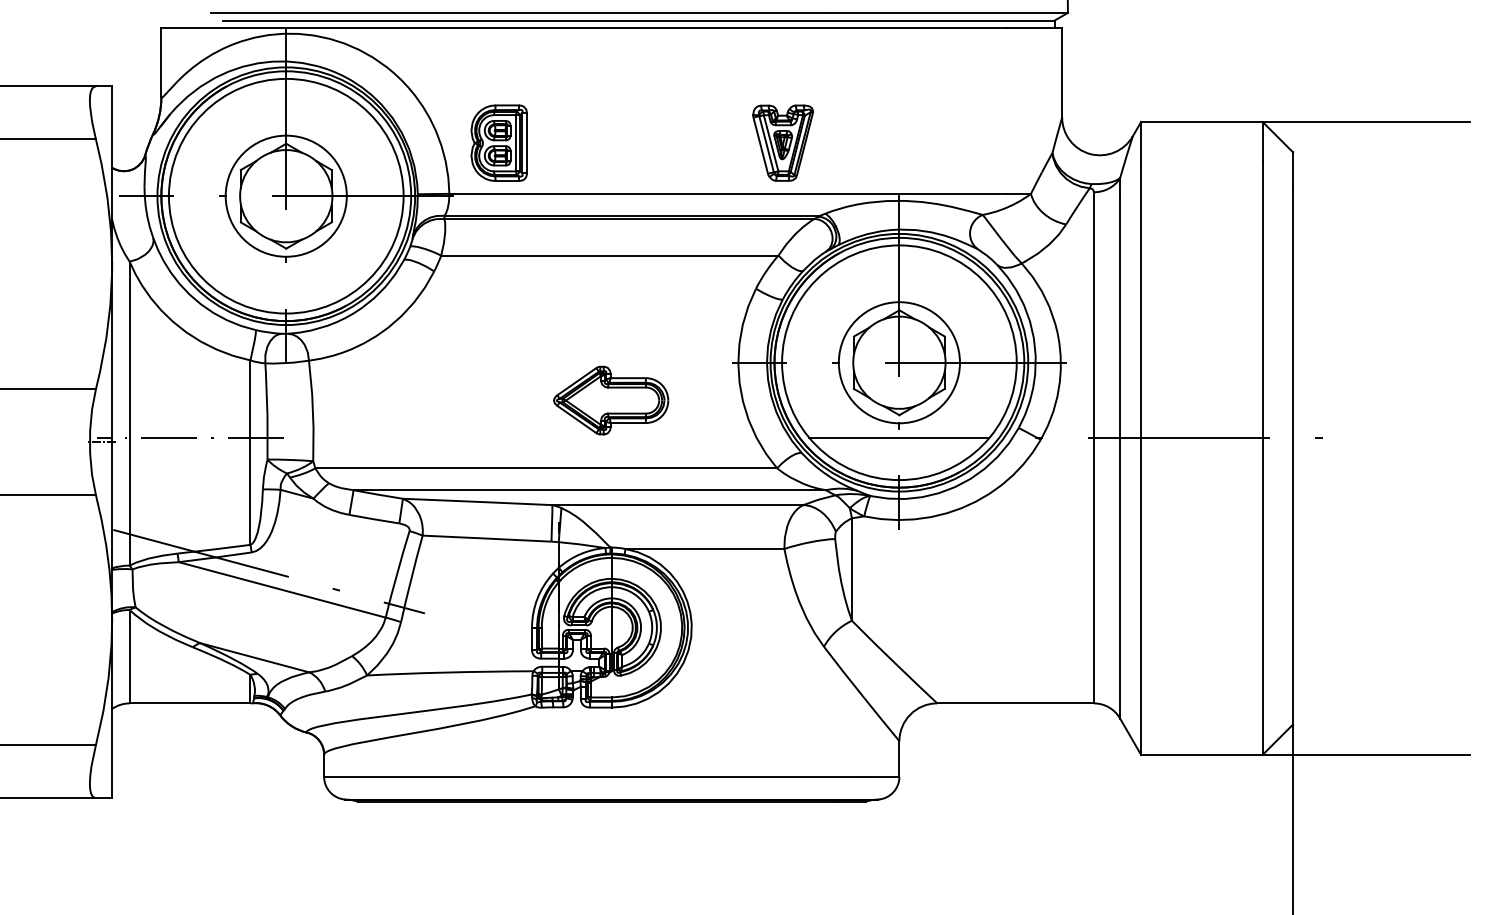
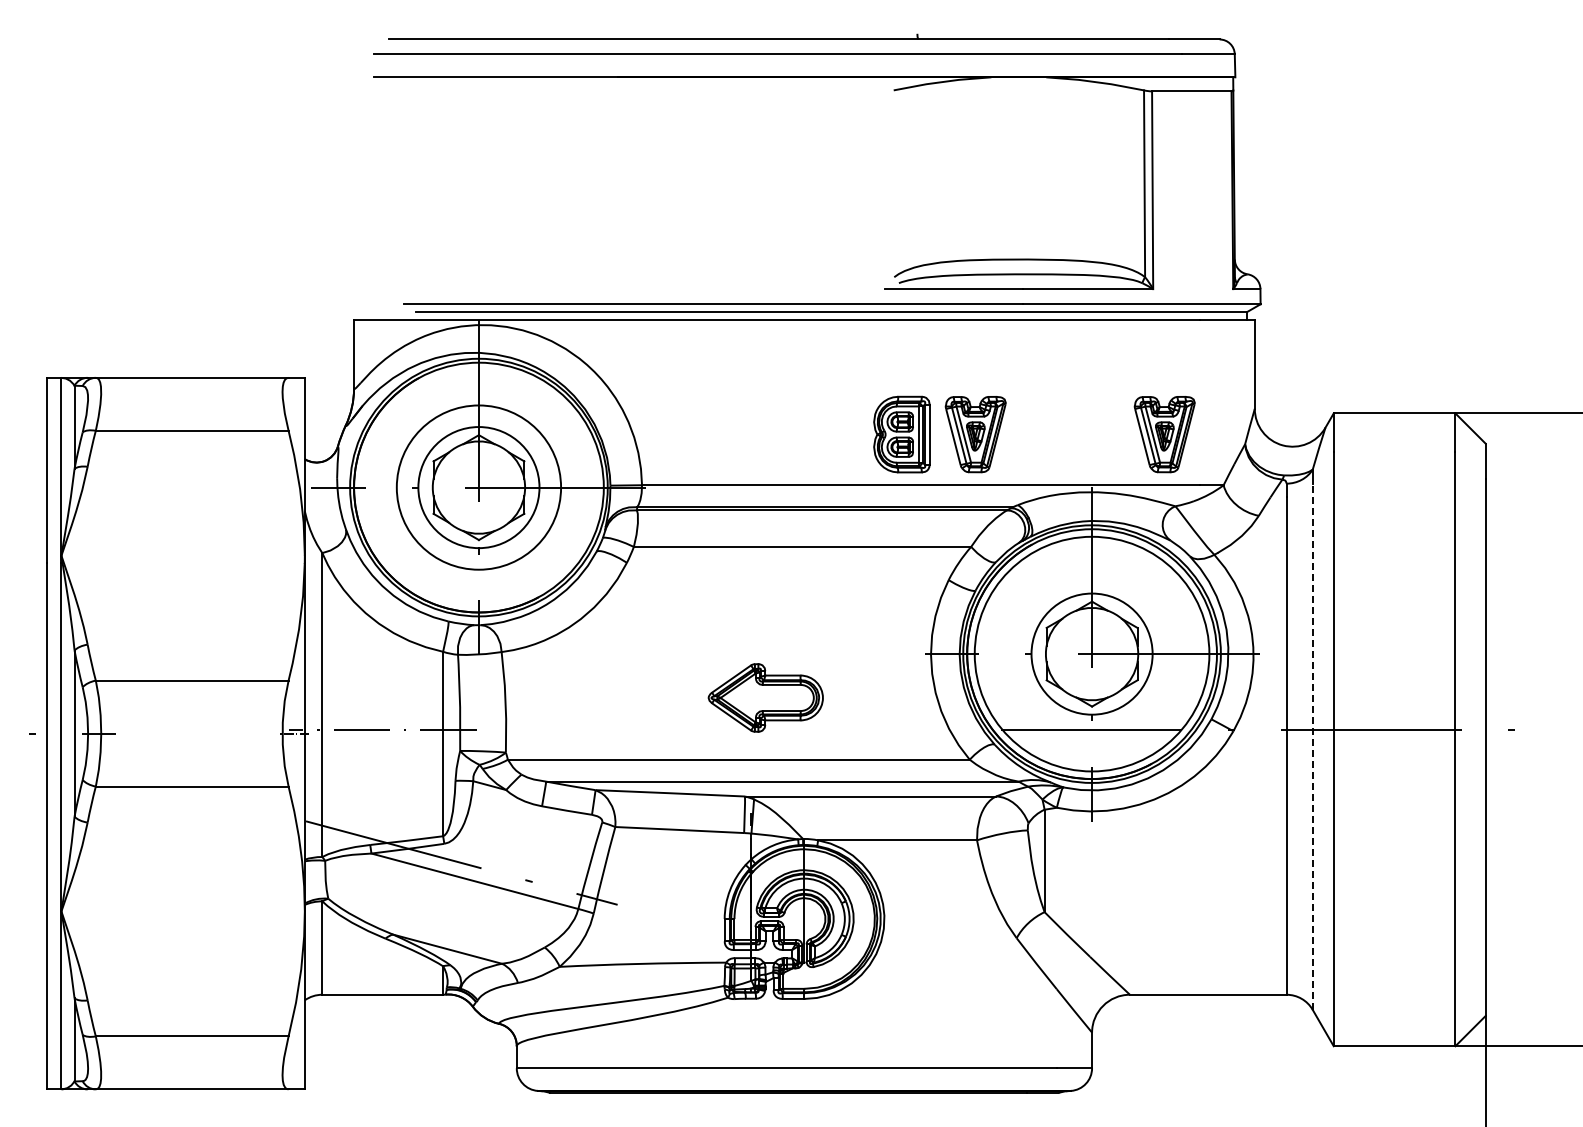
part: (498, 143) -> (901, 434), moved
part: (971, 143) -> (1164, 434), added
circle: (285, 196) -> (478, 487), size x0.7
part: (610, 400) -> (765, 697), moved
line: (1119, 455) -> (1312, 746), solid -> dashed

